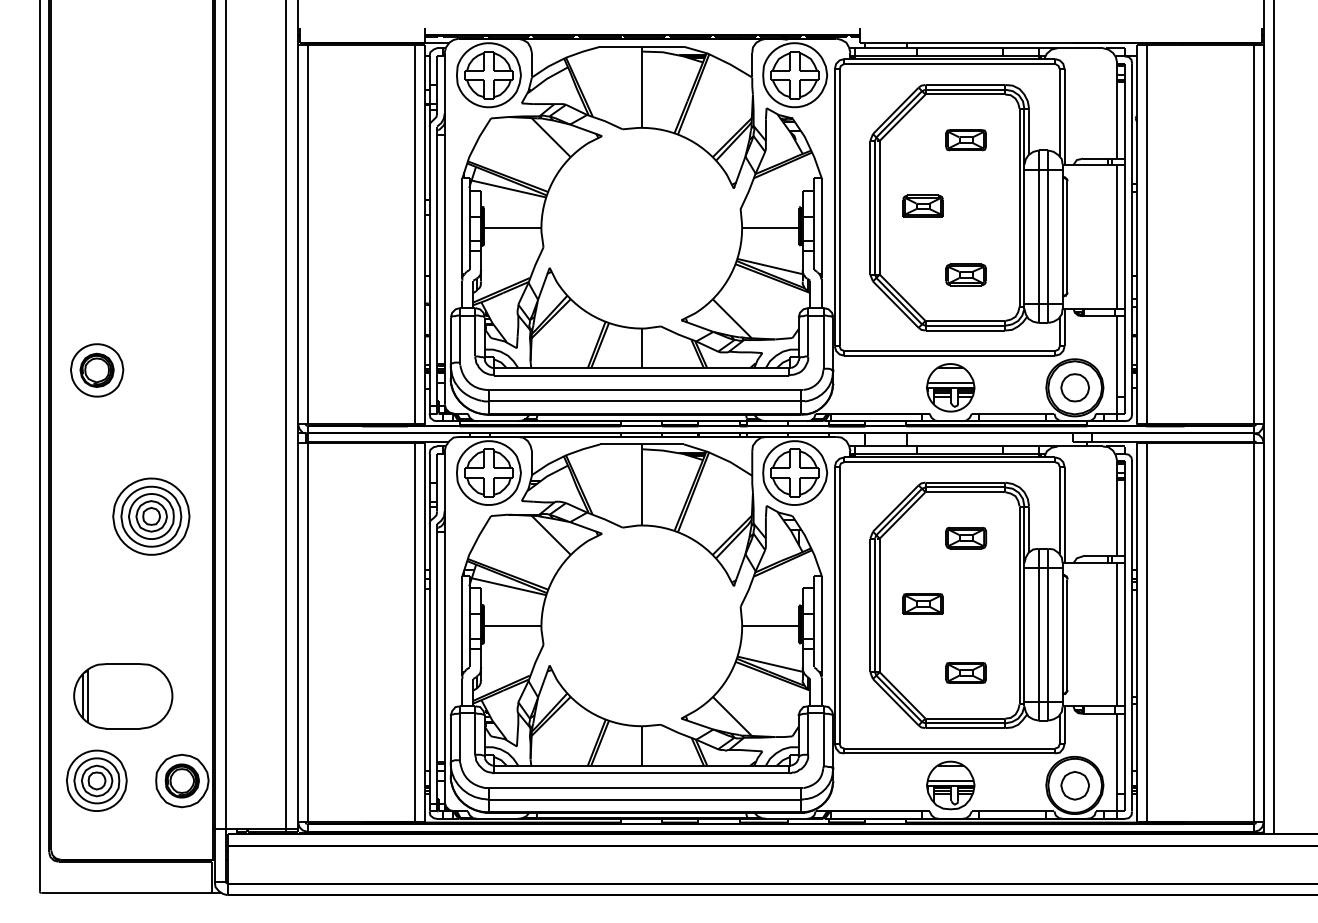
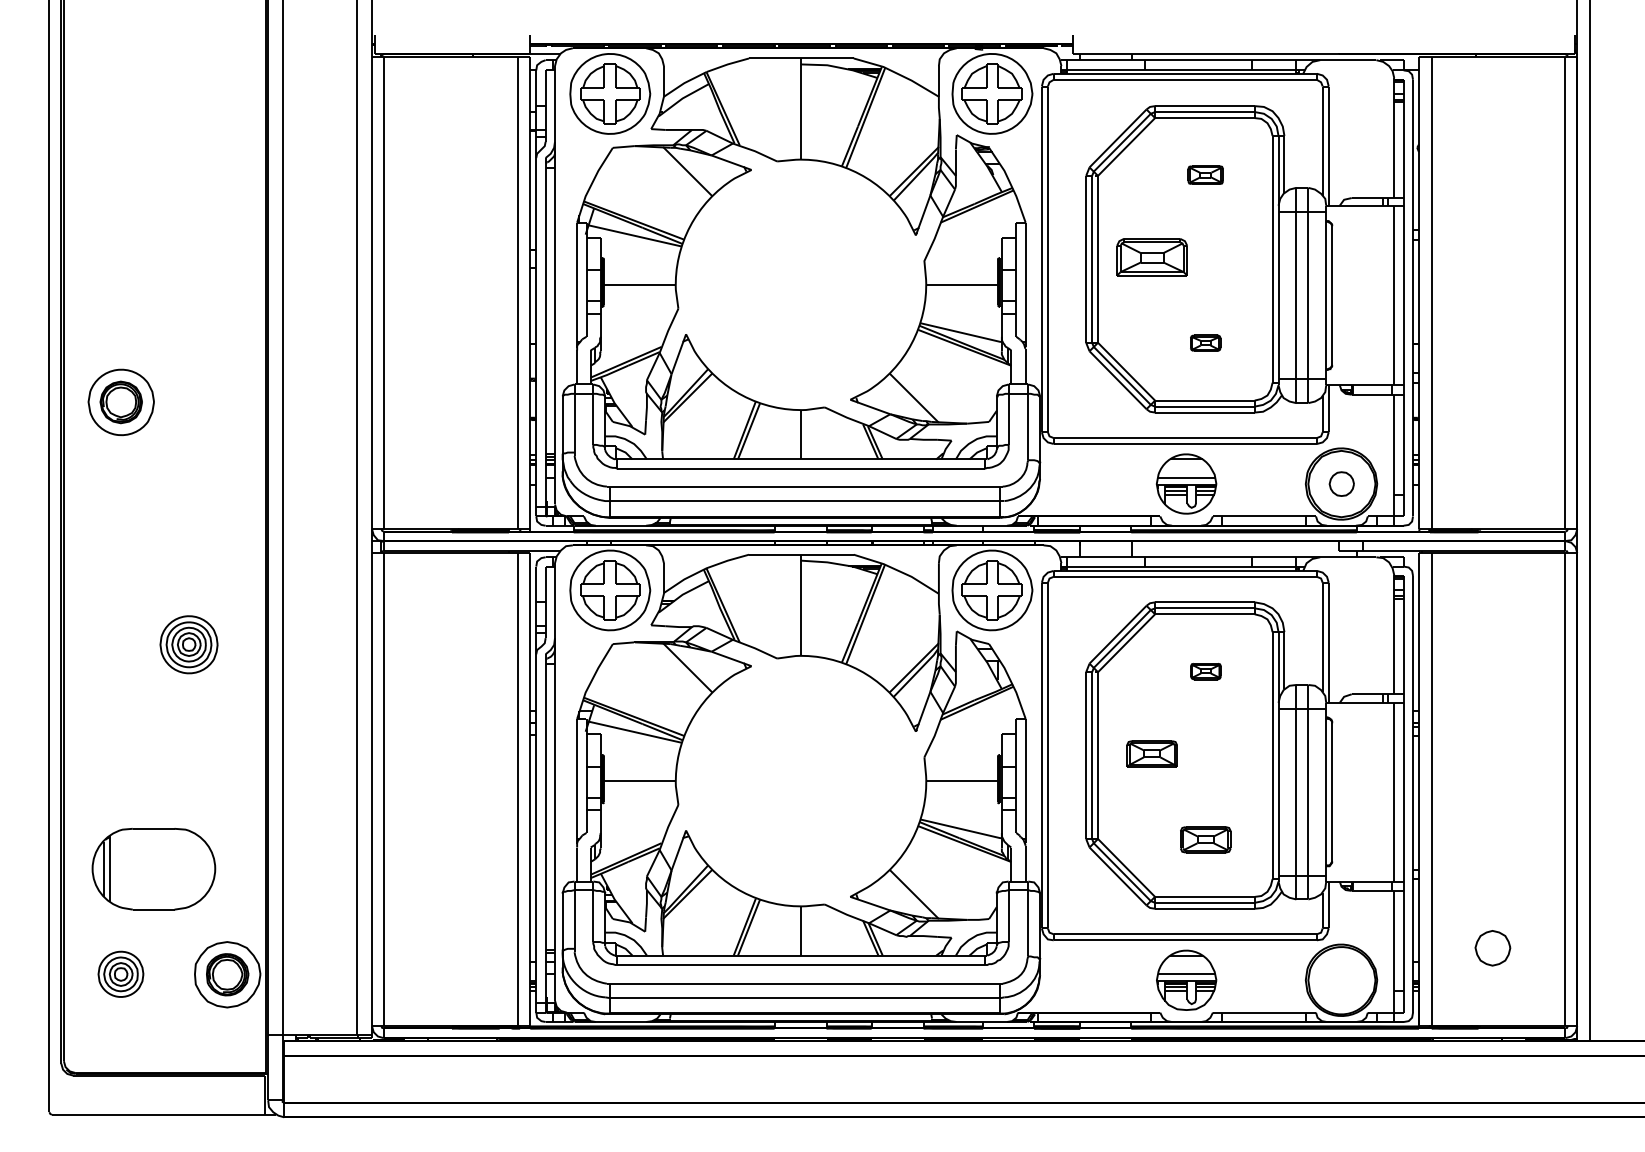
part: (965, 140) -> (1205, 175), size x0.7
part: (922, 205) -> (1151, 256), size x1.4
part: (965, 274) -> (1205, 342), size x0.6
part: (97, 370) -> (121, 402), moved
part: (1074, 387) -> (1341, 483), size x0.7
part: (151, 516) -> (189, 644), size x0.6
part: (966, 537) -> (1206, 670), size x0.6
part: (96, 780) -> (120, 974), size x0.6
part: (1074, 785) -> (1492, 947), moved

